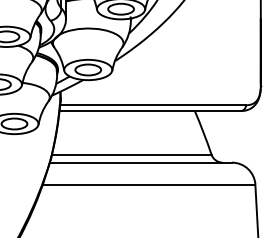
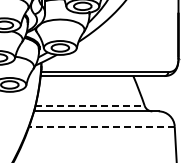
line: (132, 154) -> (90, 105), solid -> dashed
line: (149, 184) -> (102, 126), solid -> dashed

